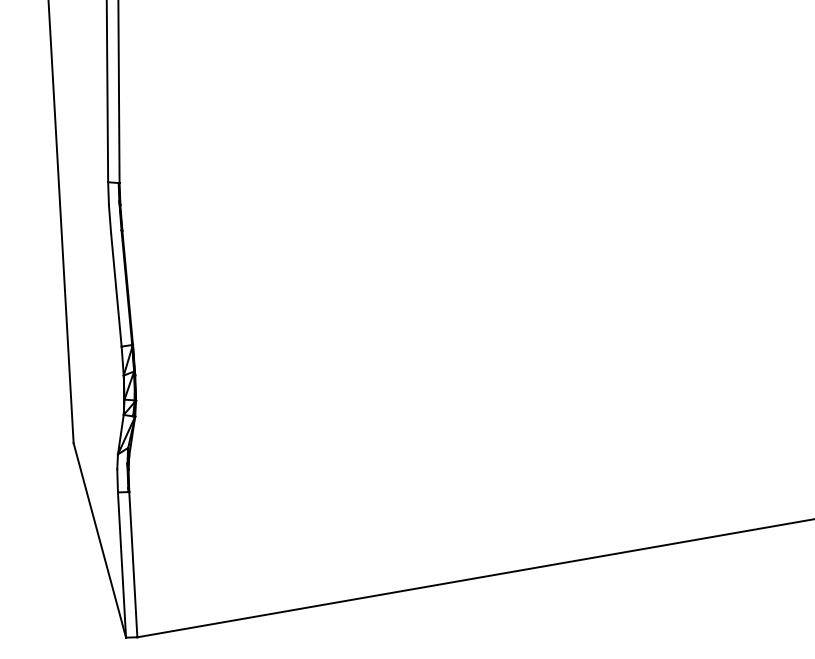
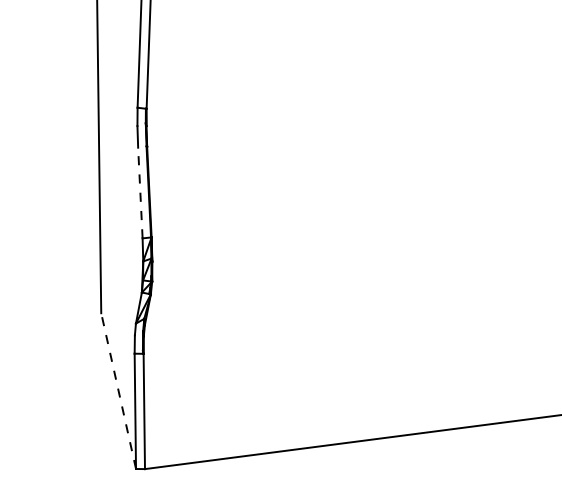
line: (116, 289) -> (140, 192), solid -> dashed
line: (99, 540) -> (118, 391), solid -> dashed

